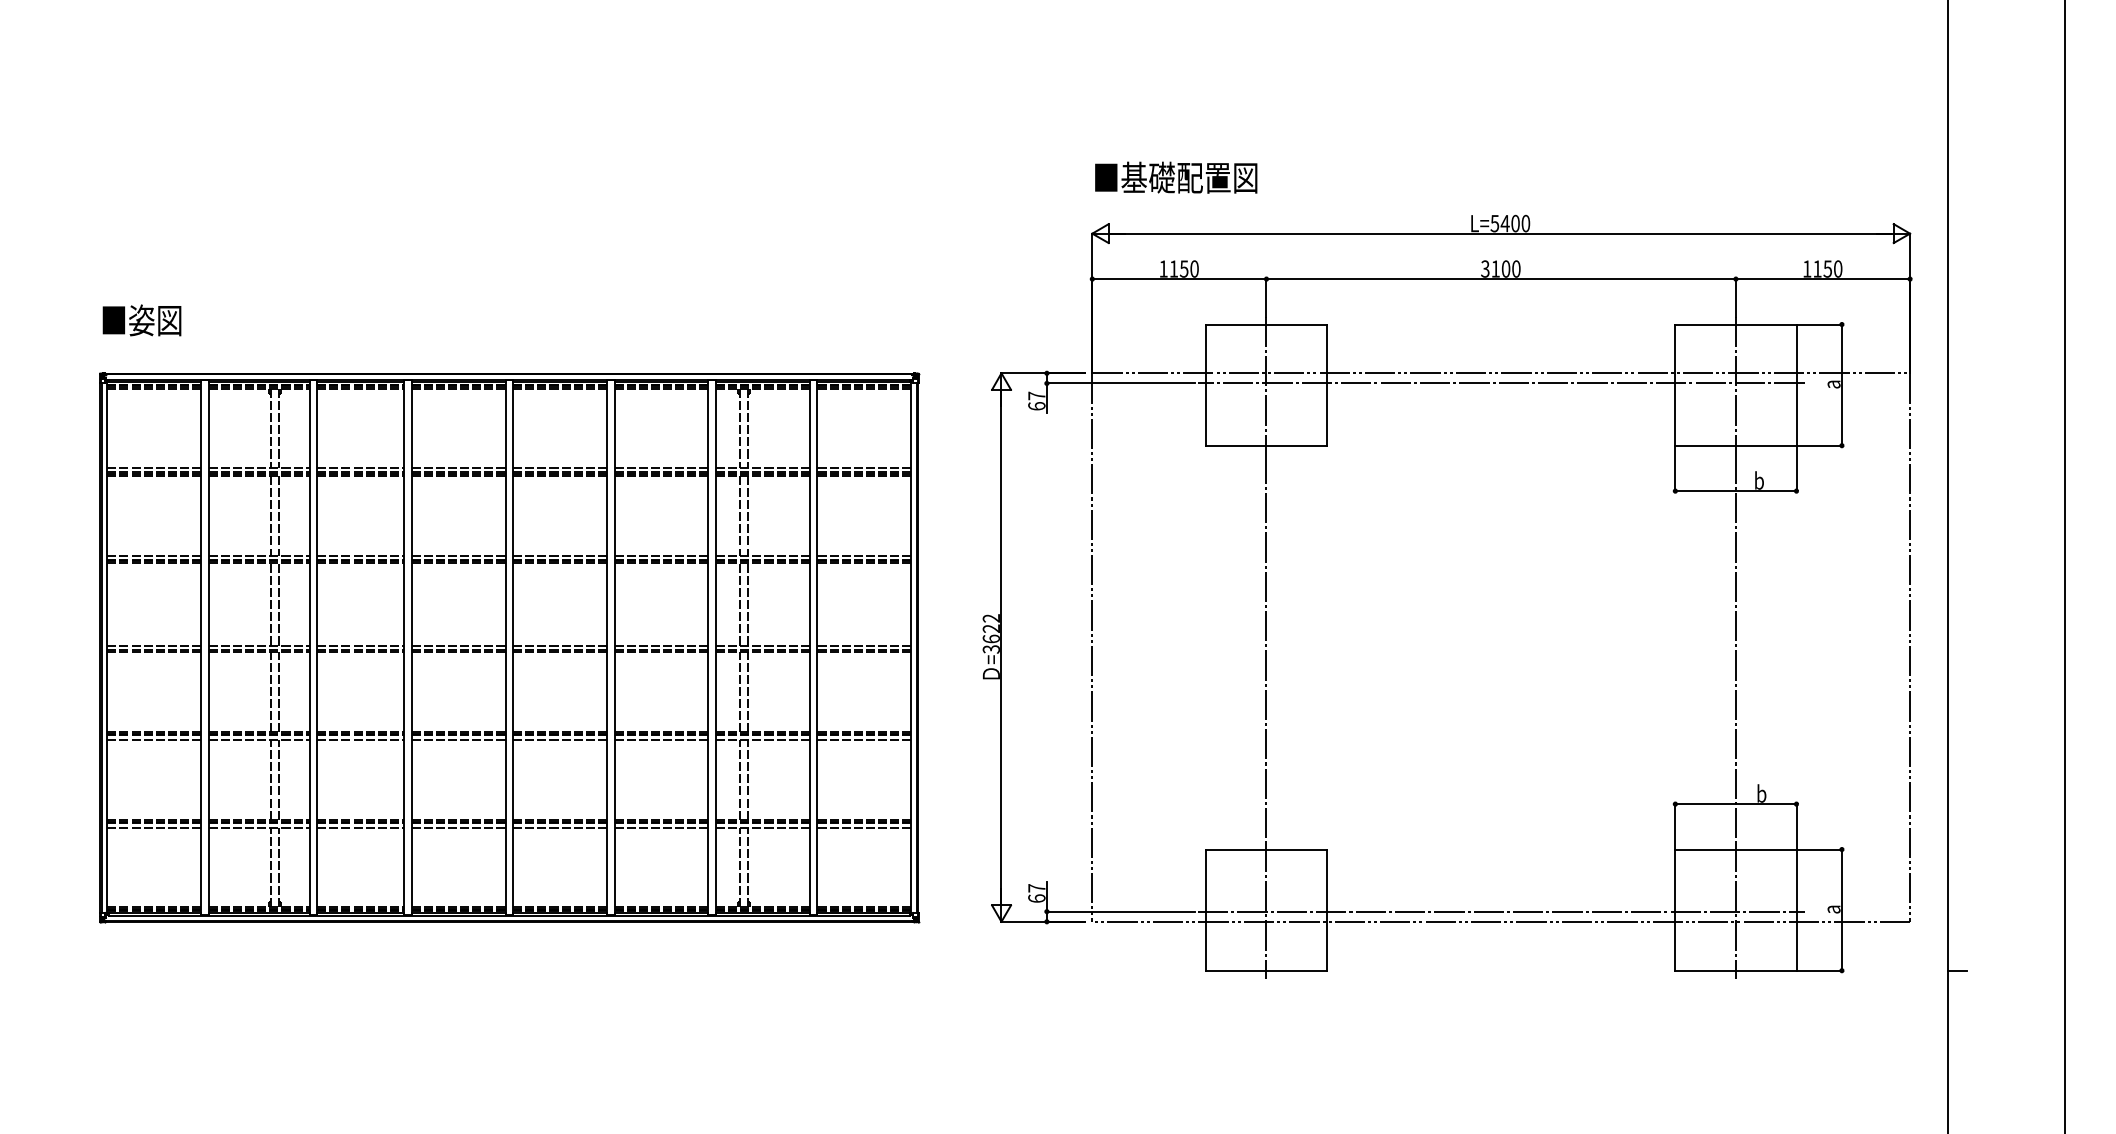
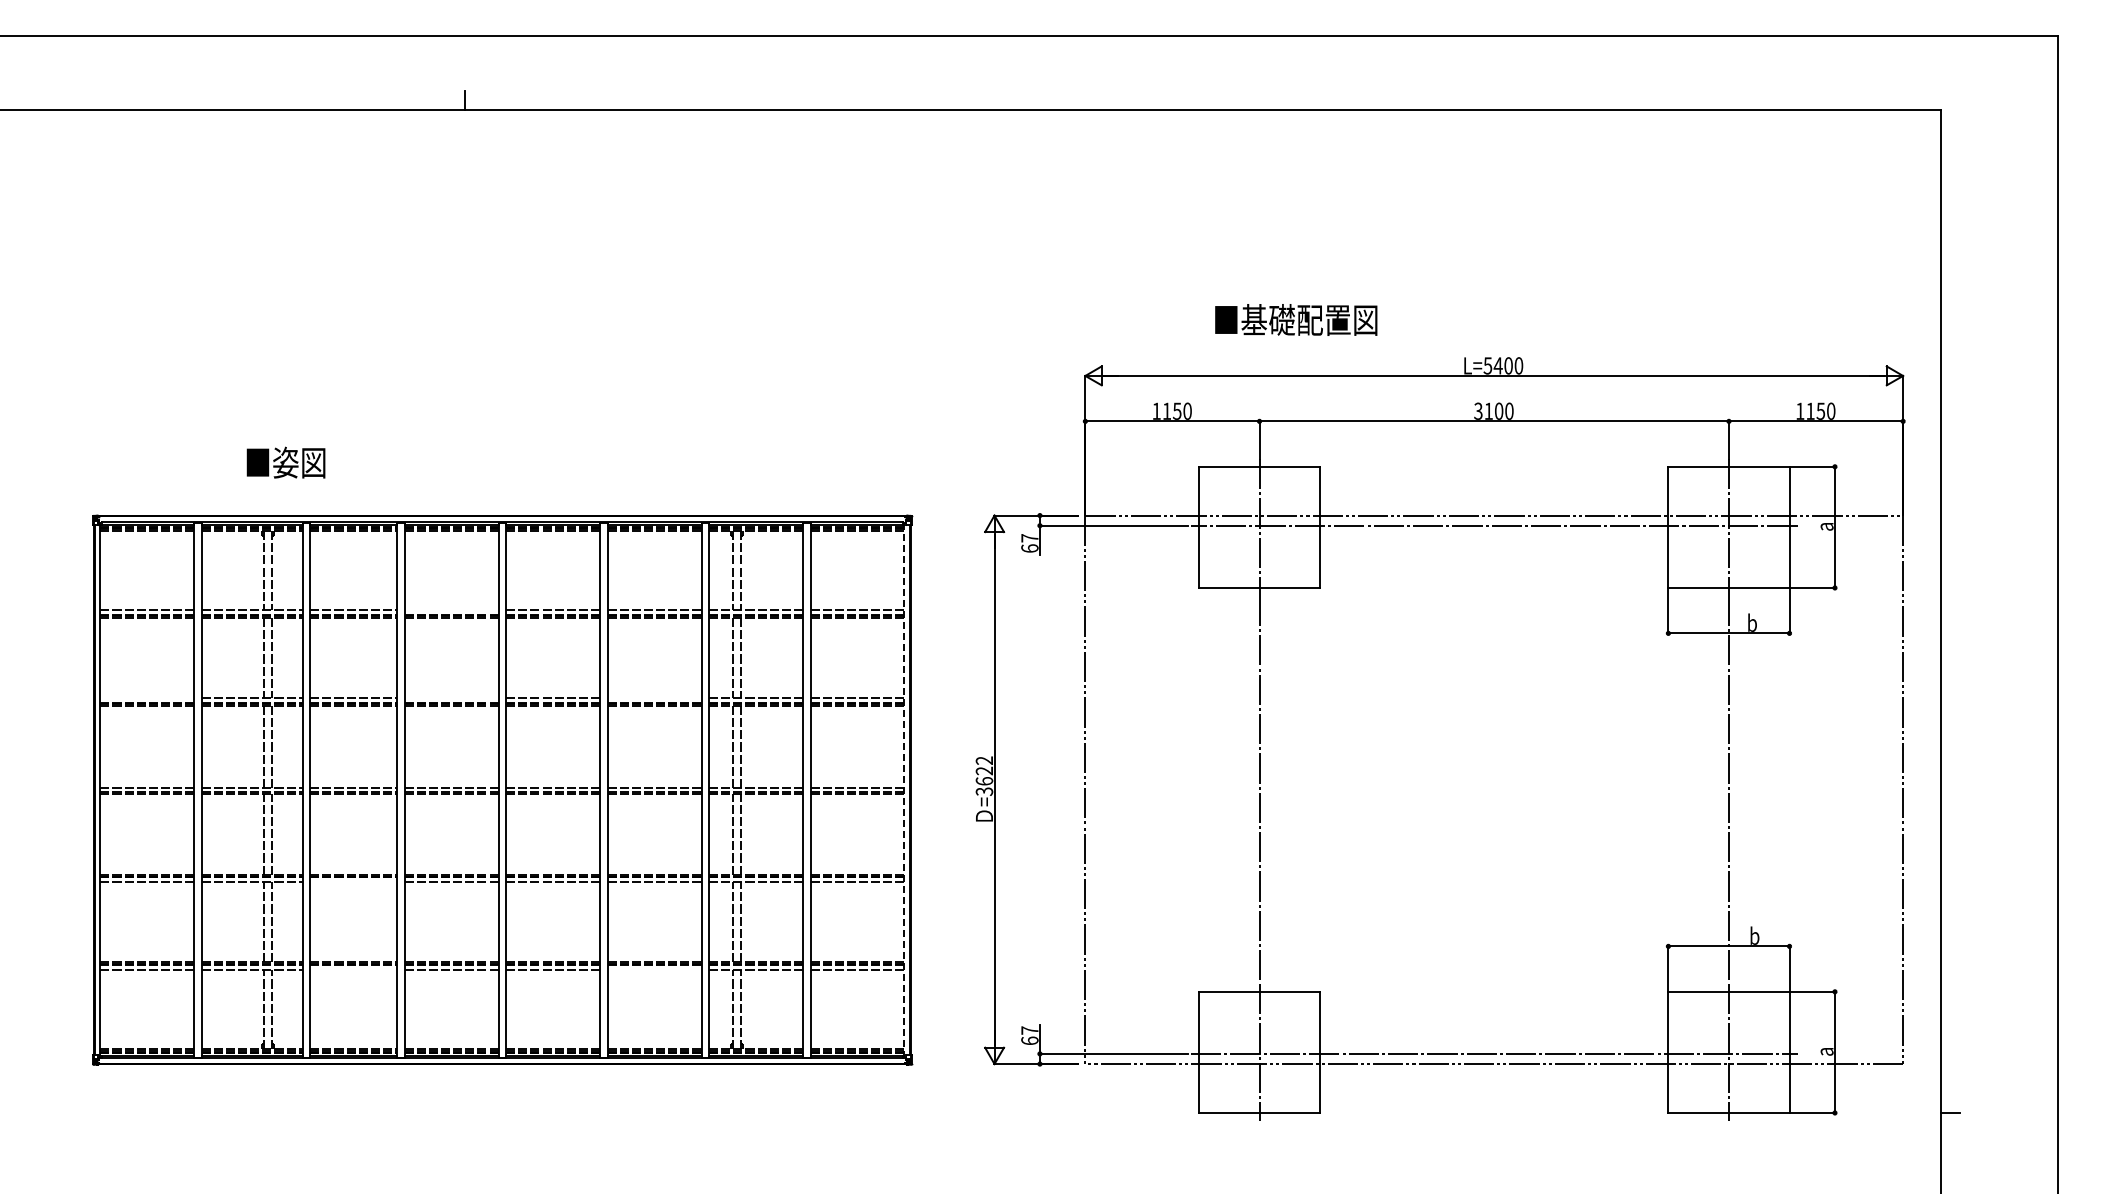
text: (1176, 177) -> (1296, 319), moved
text: (141, 320) -> (285, 462), moved
line: (458, 468) -> (451, 610), removed
line: (154, 556) -> (147, 698), removed
line: (458, 556) -> (451, 698), removed
line: (661, 556) -> (654, 698), removed
line: (911, 648) -> (904, 790), solid -> dashed
line: (360, 739) -> (353, 881), removed
line: (360, 827) -> (353, 969), removed
line: (661, 827) -> (654, 969), removed

